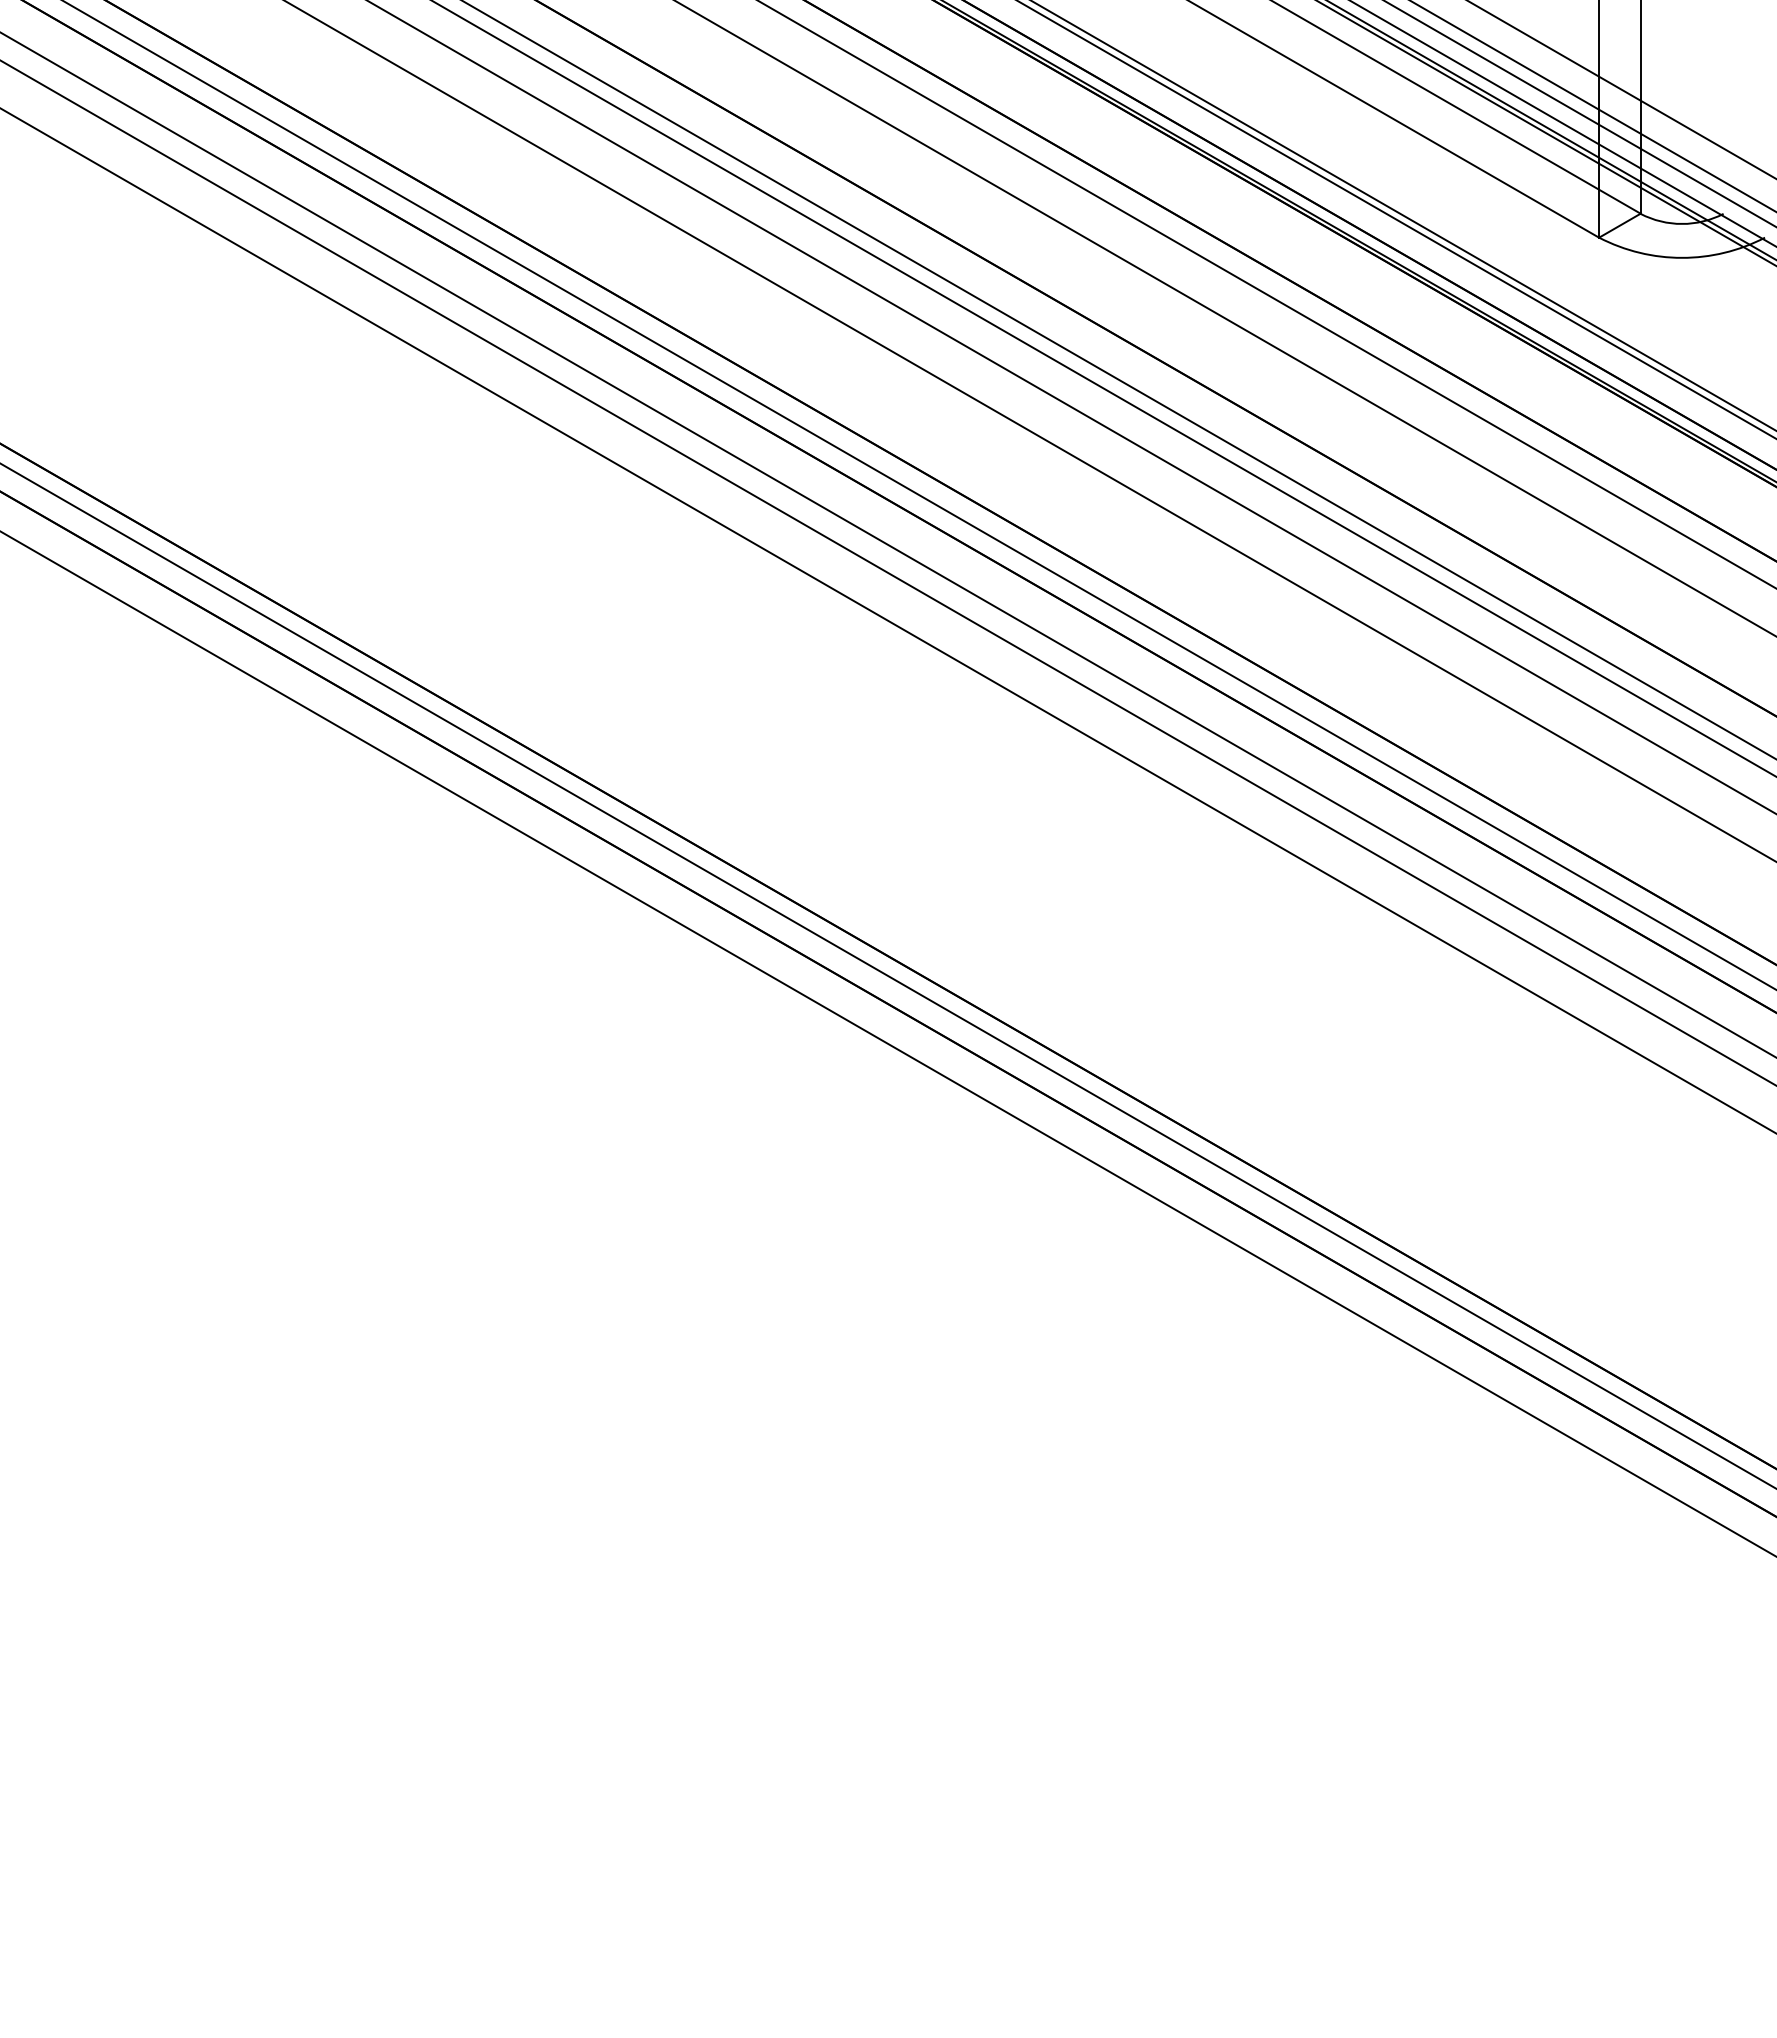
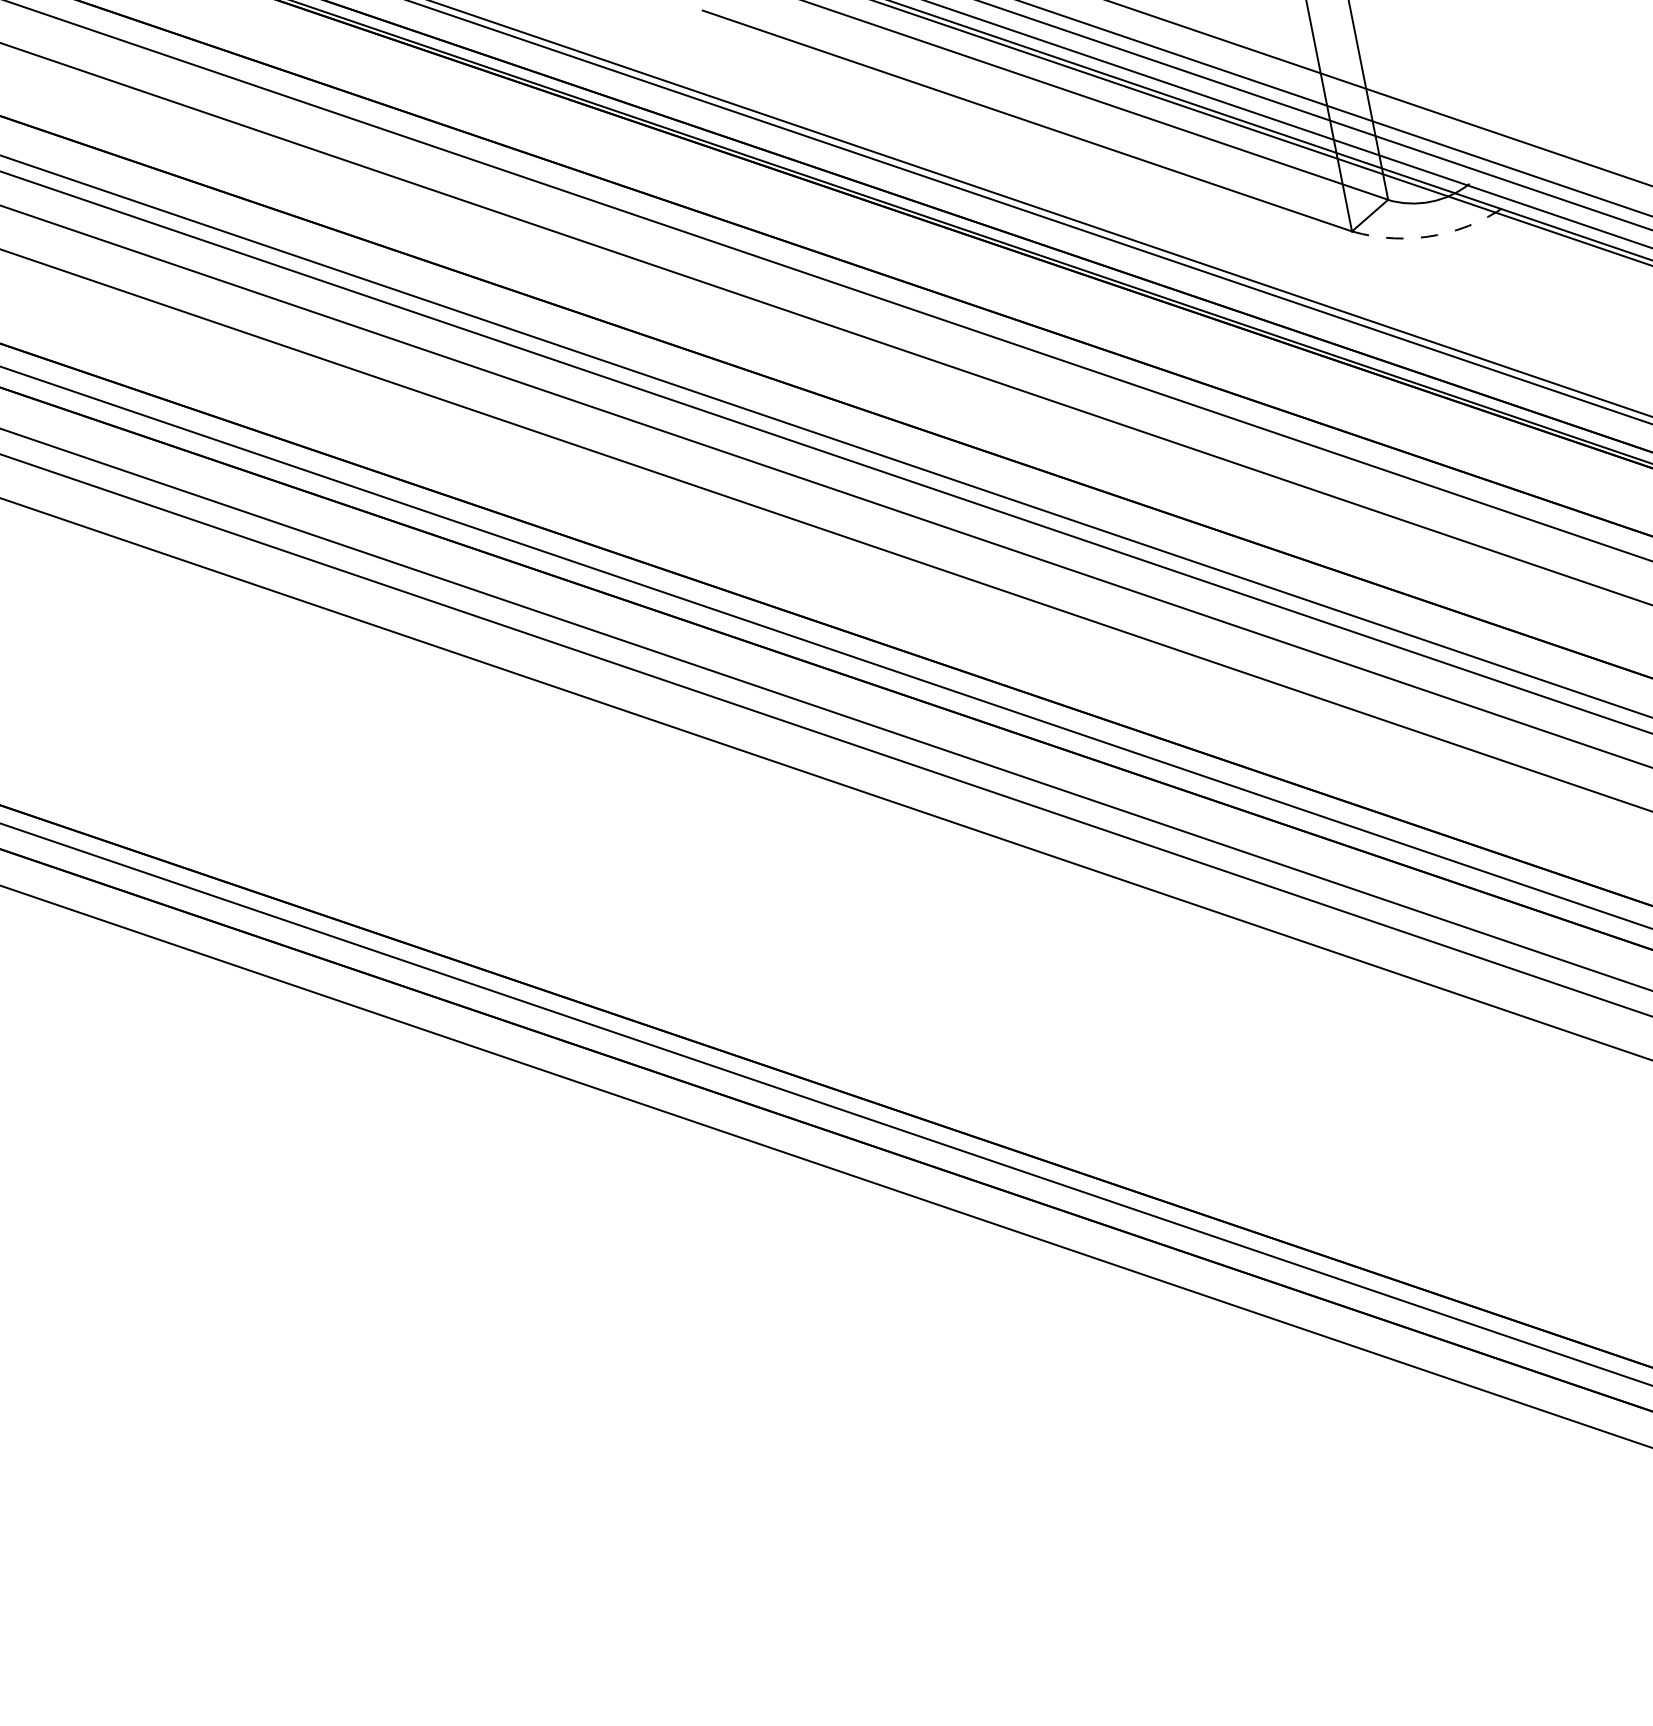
arc: (1682, 257) -> (1437, 234), solid -> dashed

